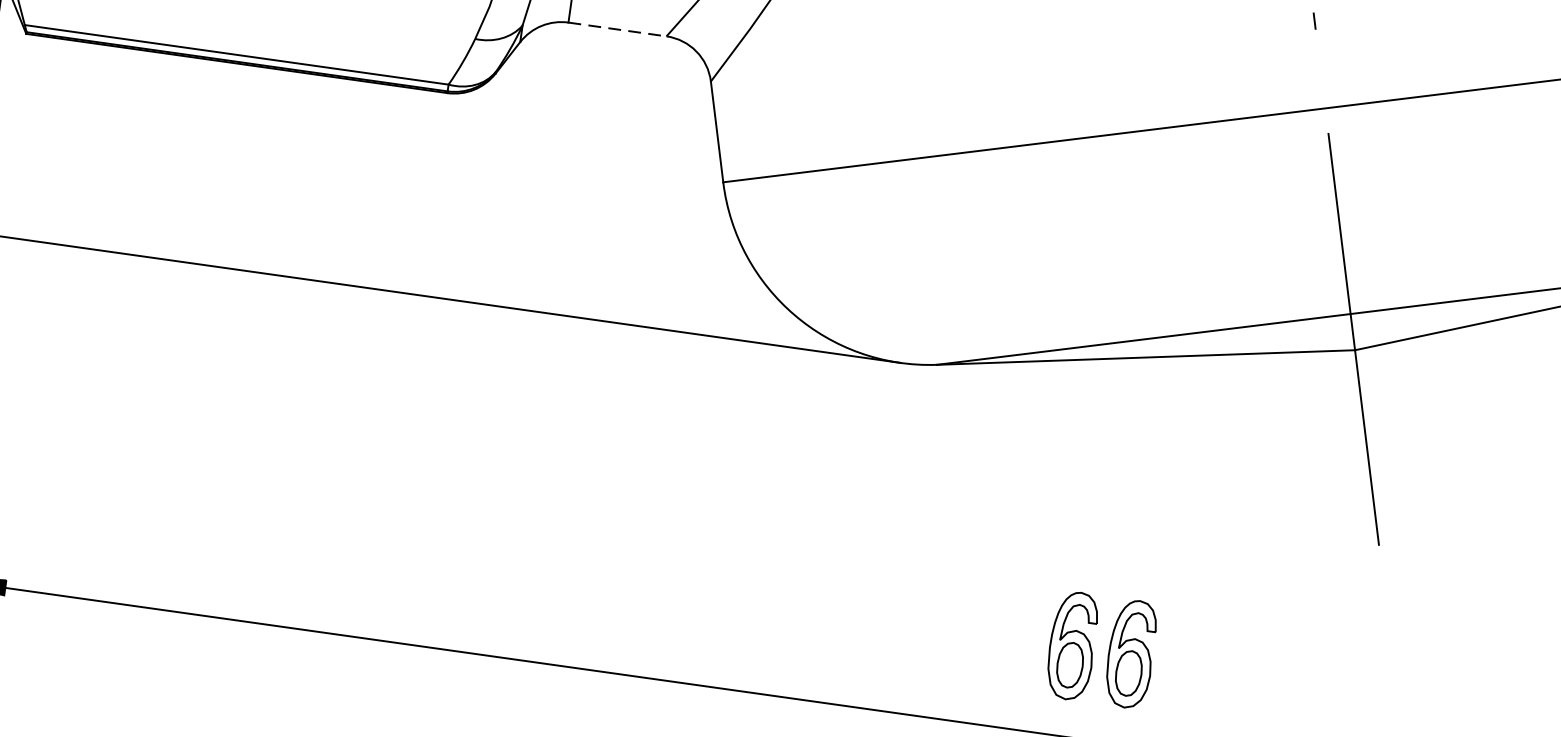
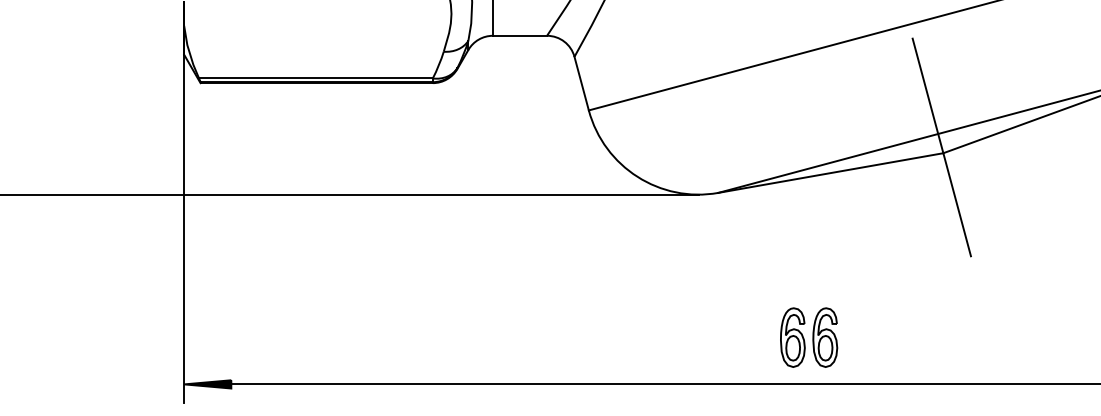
line: (618, 29) -> (520, 35), dashed -> solid
part: (1102, 649) -> (809, 337), moved

